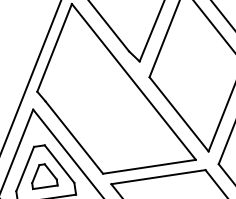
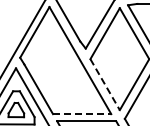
line: (179, 115) -> (105, 85), solid -> dashed
line: (150, 167) -> (82, 114), solid -> dashed

